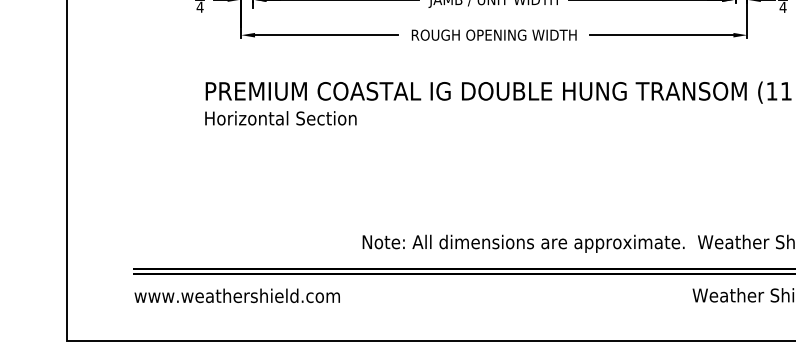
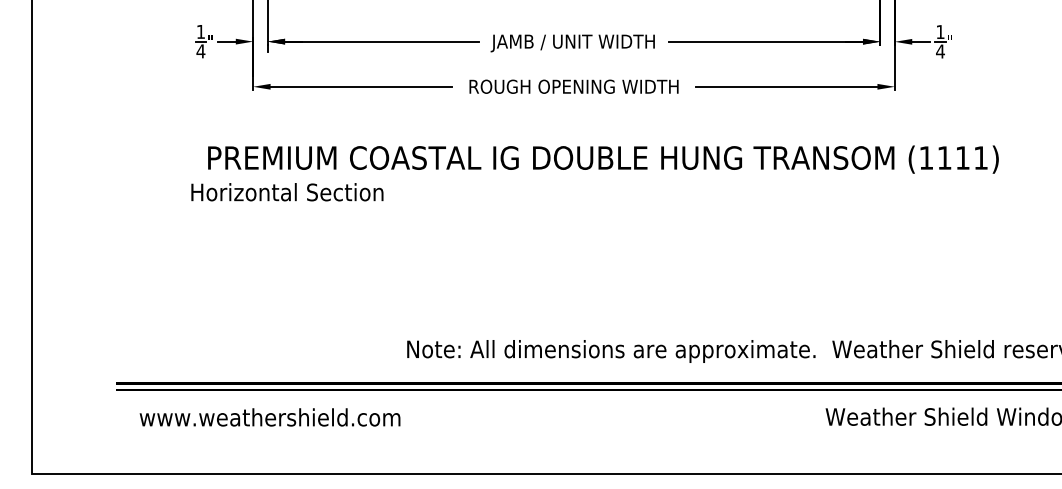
text: (280, 118) -> (287, 192), moved
text: (236, 295) -> (269, 417), moved

